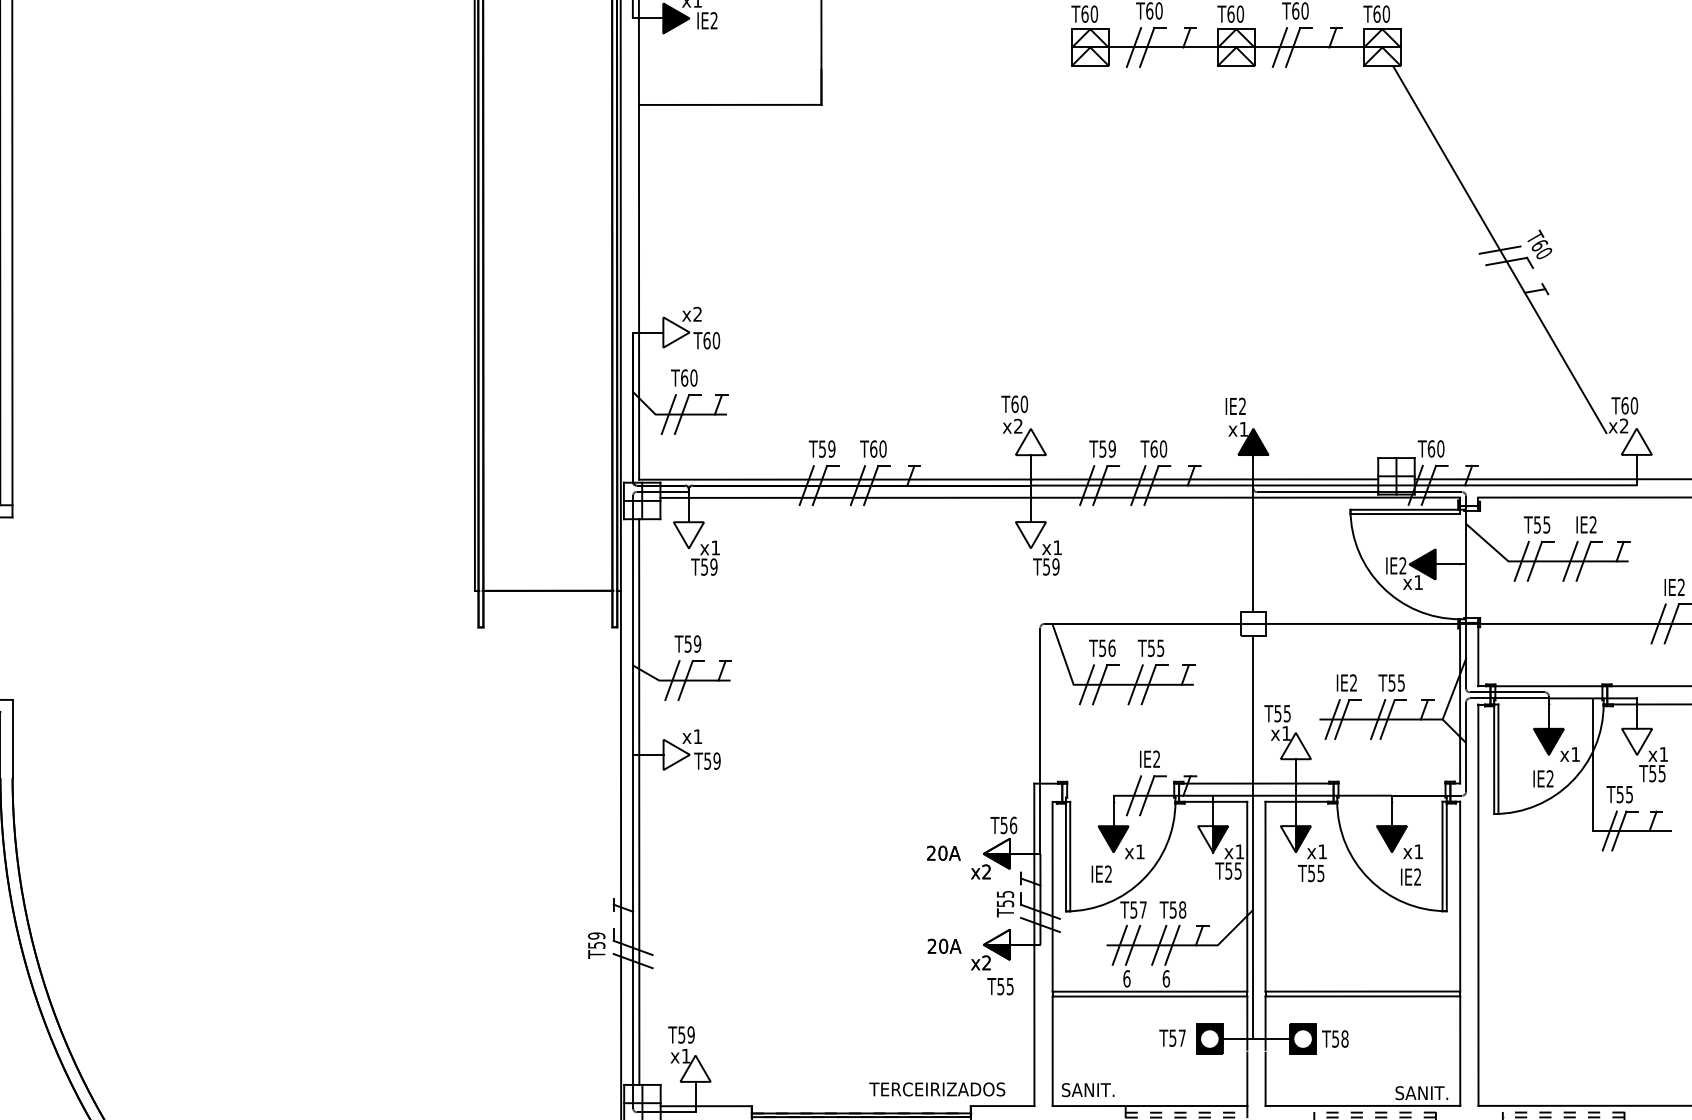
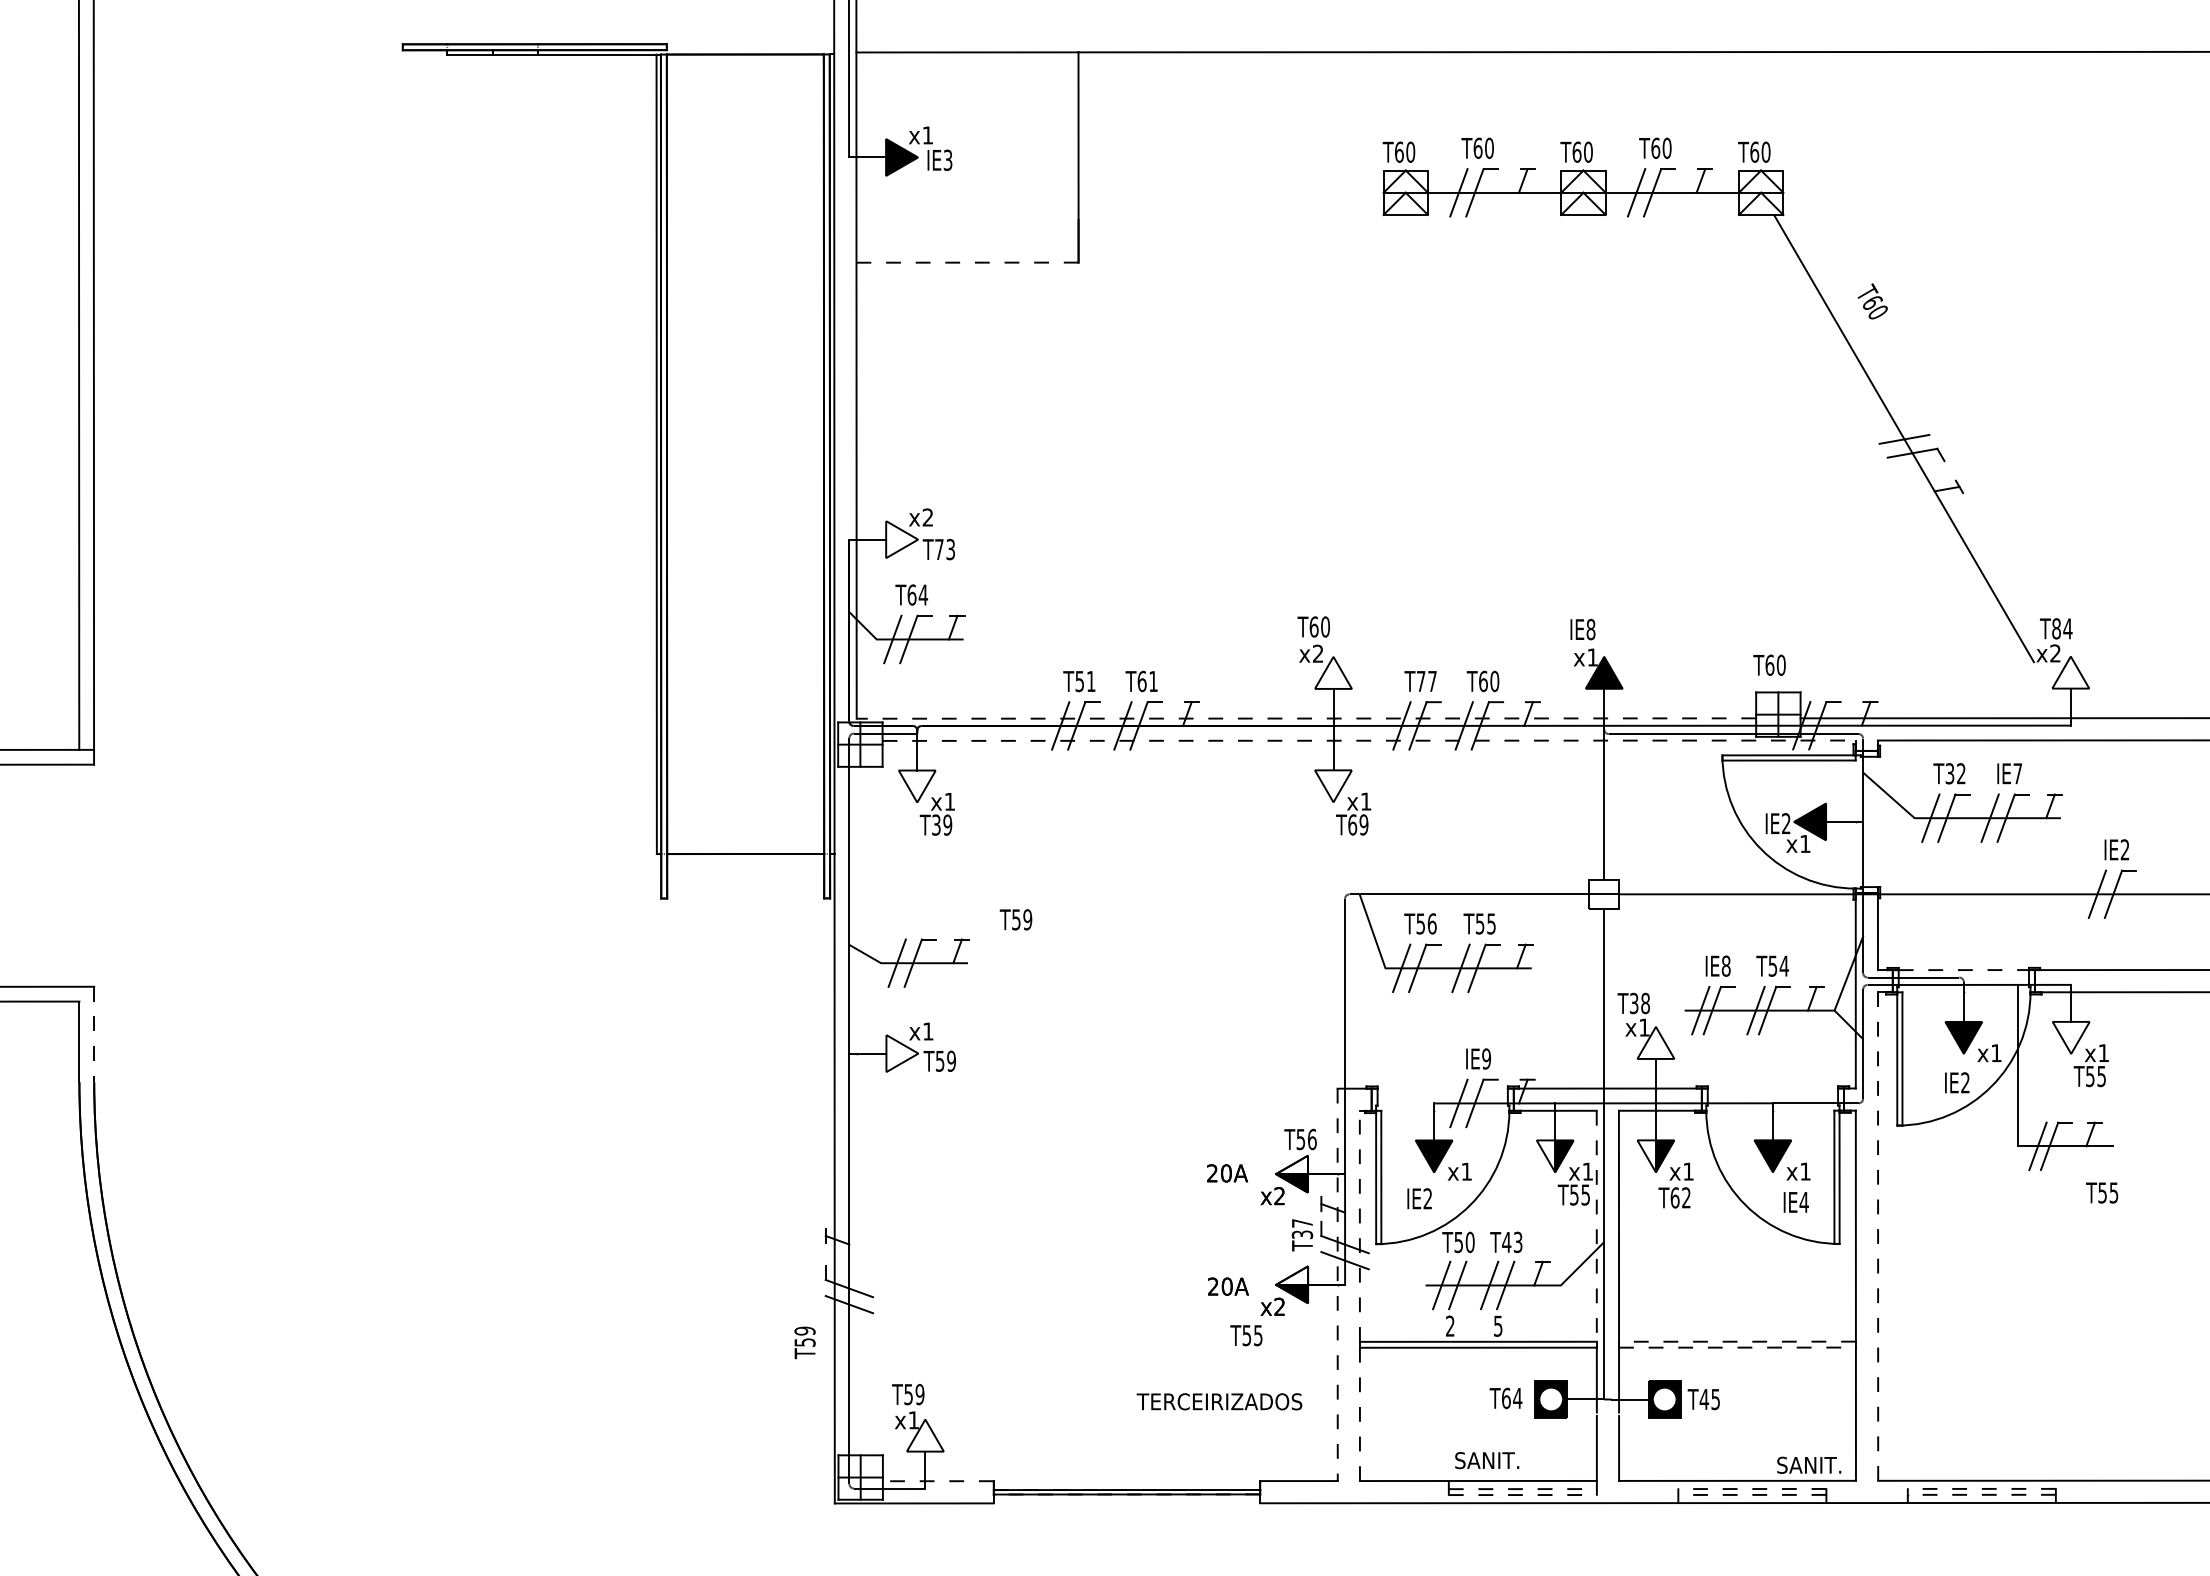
text: (713, 20) -> (947, 160), IE2 -> IE3
line: (730, 104) -> (967, 262), solid -> dashed
text: (1539, 244) -> (1872, 301), moved
text: (712, 340) -> (945, 549), T60 -> T73
text: (694, 377) -> (923, 594), T60 -> T64
text: (1629, 405) -> (2062, 628), T60 -> T84
text: (1242, 406) -> (1590, 629), IE2 -> IE8
text: (1431, 448) -> (1769, 664), moved
text: (831, 449) -> (1090, 681), T59 -> T51
text: (883, 449) -> (1153, 681), T60 -> T61
text: (1107, 449) -> (1426, 681), T59 -> T77
line: (1008, 479) -> (1306, 718), solid -> dashed
line: (1060, 497) -> (1369, 740), solid -> dashed
text: (1542, 524) -> (1955, 773), T55 -> T32
text: (1592, 524) -> (2017, 773), IE2 -> IE7
text: (704, 566) -> (936, 824), T59 -> T39
text: (1046, 566) -> (1352, 824), T59 -> T69
text: (687, 643) -> (1015, 919), moved
text: (1353, 682) -> (1725, 965), IE2 -> IE8
text: (1401, 682) -> (1784, 965), T55 -> T54
line: (1549, 686) -> (1964, 970), solid -> dashed
text: (1282, 713) -> (1639, 1003), T55 -> T38
line: (12, 739) -> (94, 1034), solid -> dashed
text: (1156, 758) -> (1486, 1058), IE2 -> IE9
text: (1620, 794) -> (2102, 1192), moved
line: (638, 801) -> (856, 1110), removed
text: (1316, 873) -> (1680, 1197), T55 -> T62
text: (1417, 876) -> (1803, 1201), IE2 -> IE4
line: (1052, 896) -> (1359, 1225), solid -> dashed
line: (1247, 896) -> (1596, 1226), solid -> dashed
text: (1005, 898) -> (1302, 1228), T55 -> T37
line: (1478, 905) -> (1878, 1236), solid -> dashed
text: (1142, 910) -> (1469, 1242), T57 -> T50
text: (1178, 910) -> (1512, 1242), T58 -> T43
text: (596, 945) -> (804, 1342), moved
line: (1034, 945) -> (1337, 1285), solid -> dashed
text: (1127, 978) -> (1450, 1325), 6 -> 2
text: (1165, 978) -> (1497, 1325), 6 -> 5
text: (1000, 986) -> (1246, 1335), moved
line: (1362, 991) -> (1736, 1341), solid -> dashed
line: (1362, 996) -> (1737, 1347), solid -> dashed
text: (1178, 1038) -> (1512, 1398), T57 -> T64
text: (1339, 1039) -> (1709, 1399), T58 -> T45
line: (1052, 1051) -> (1359, 1414), solid -> dashed
text: (937, 1089) -> (1219, 1401), moved
text: (1088, 1090) -> (1487, 1460), moved
line: (705, 1106) -> (937, 1481), solid -> dashed

